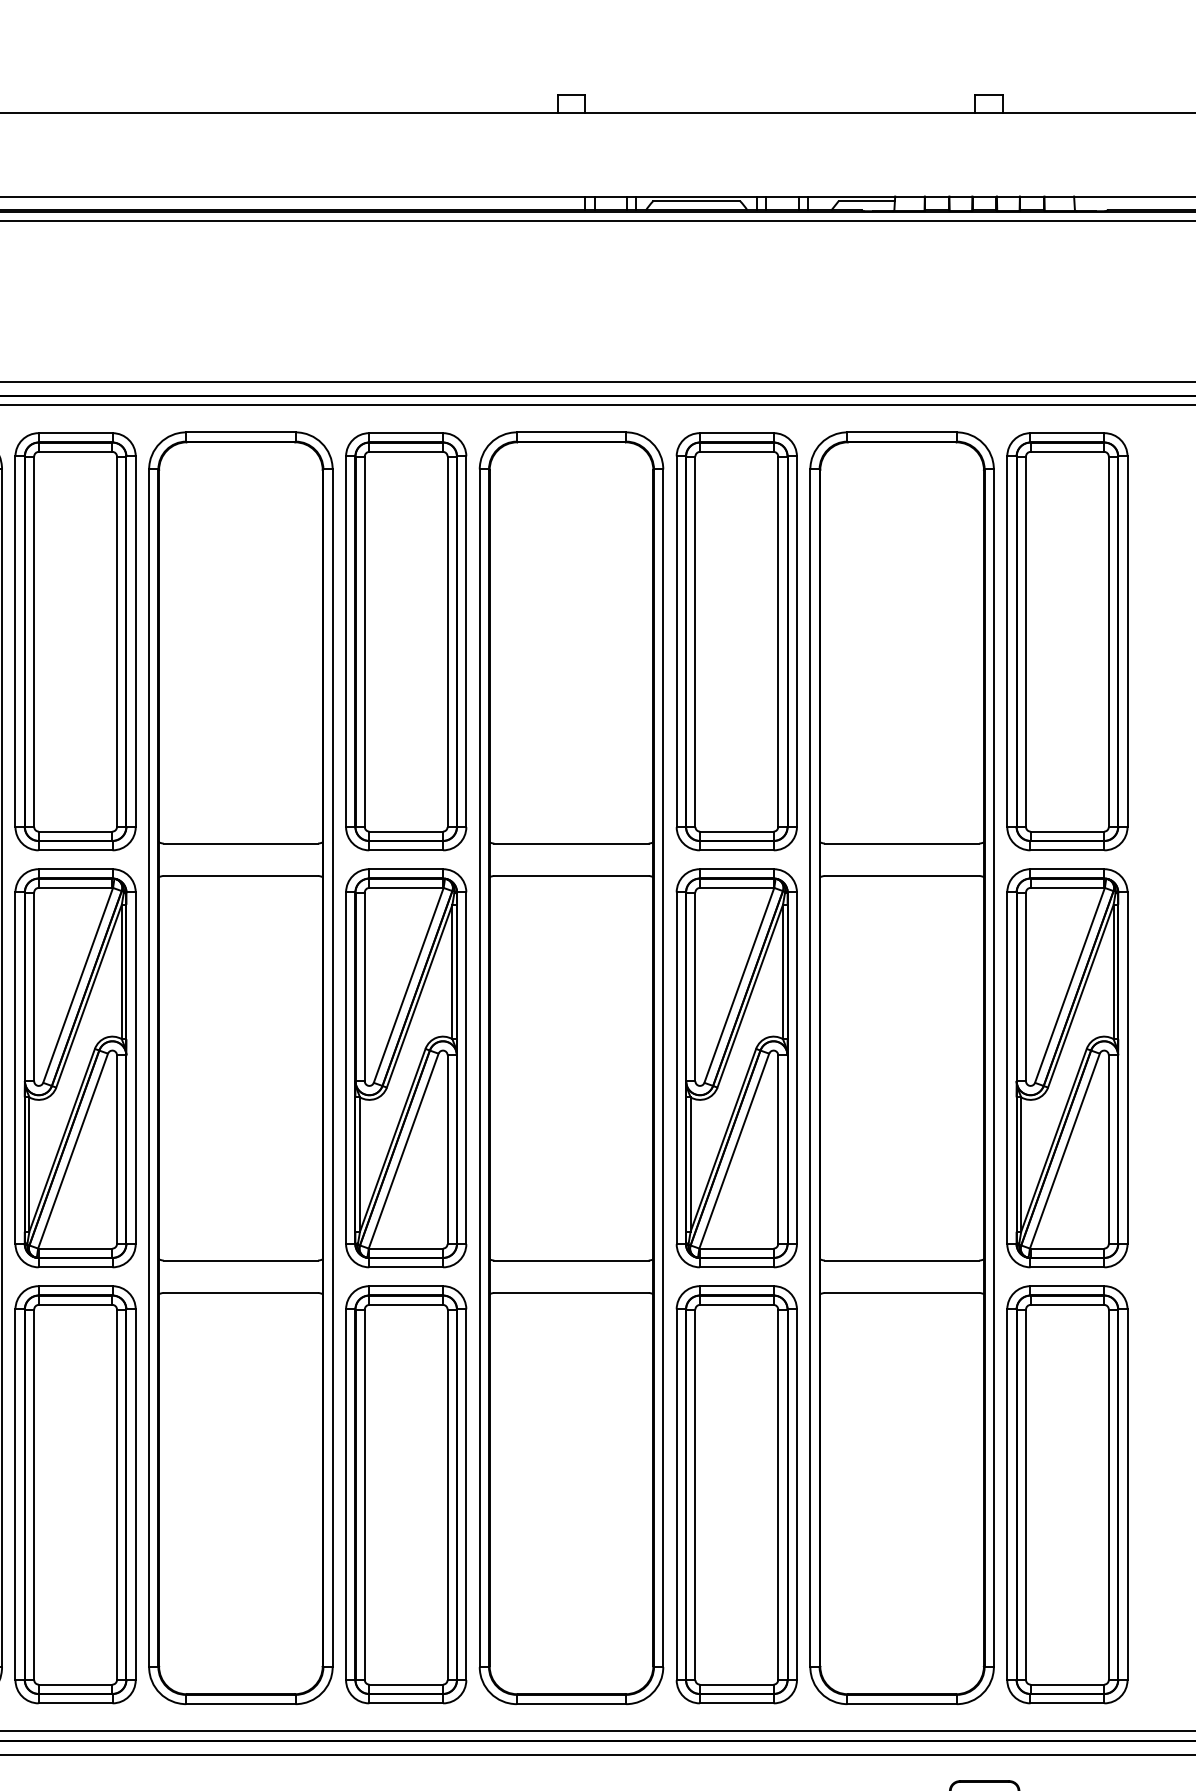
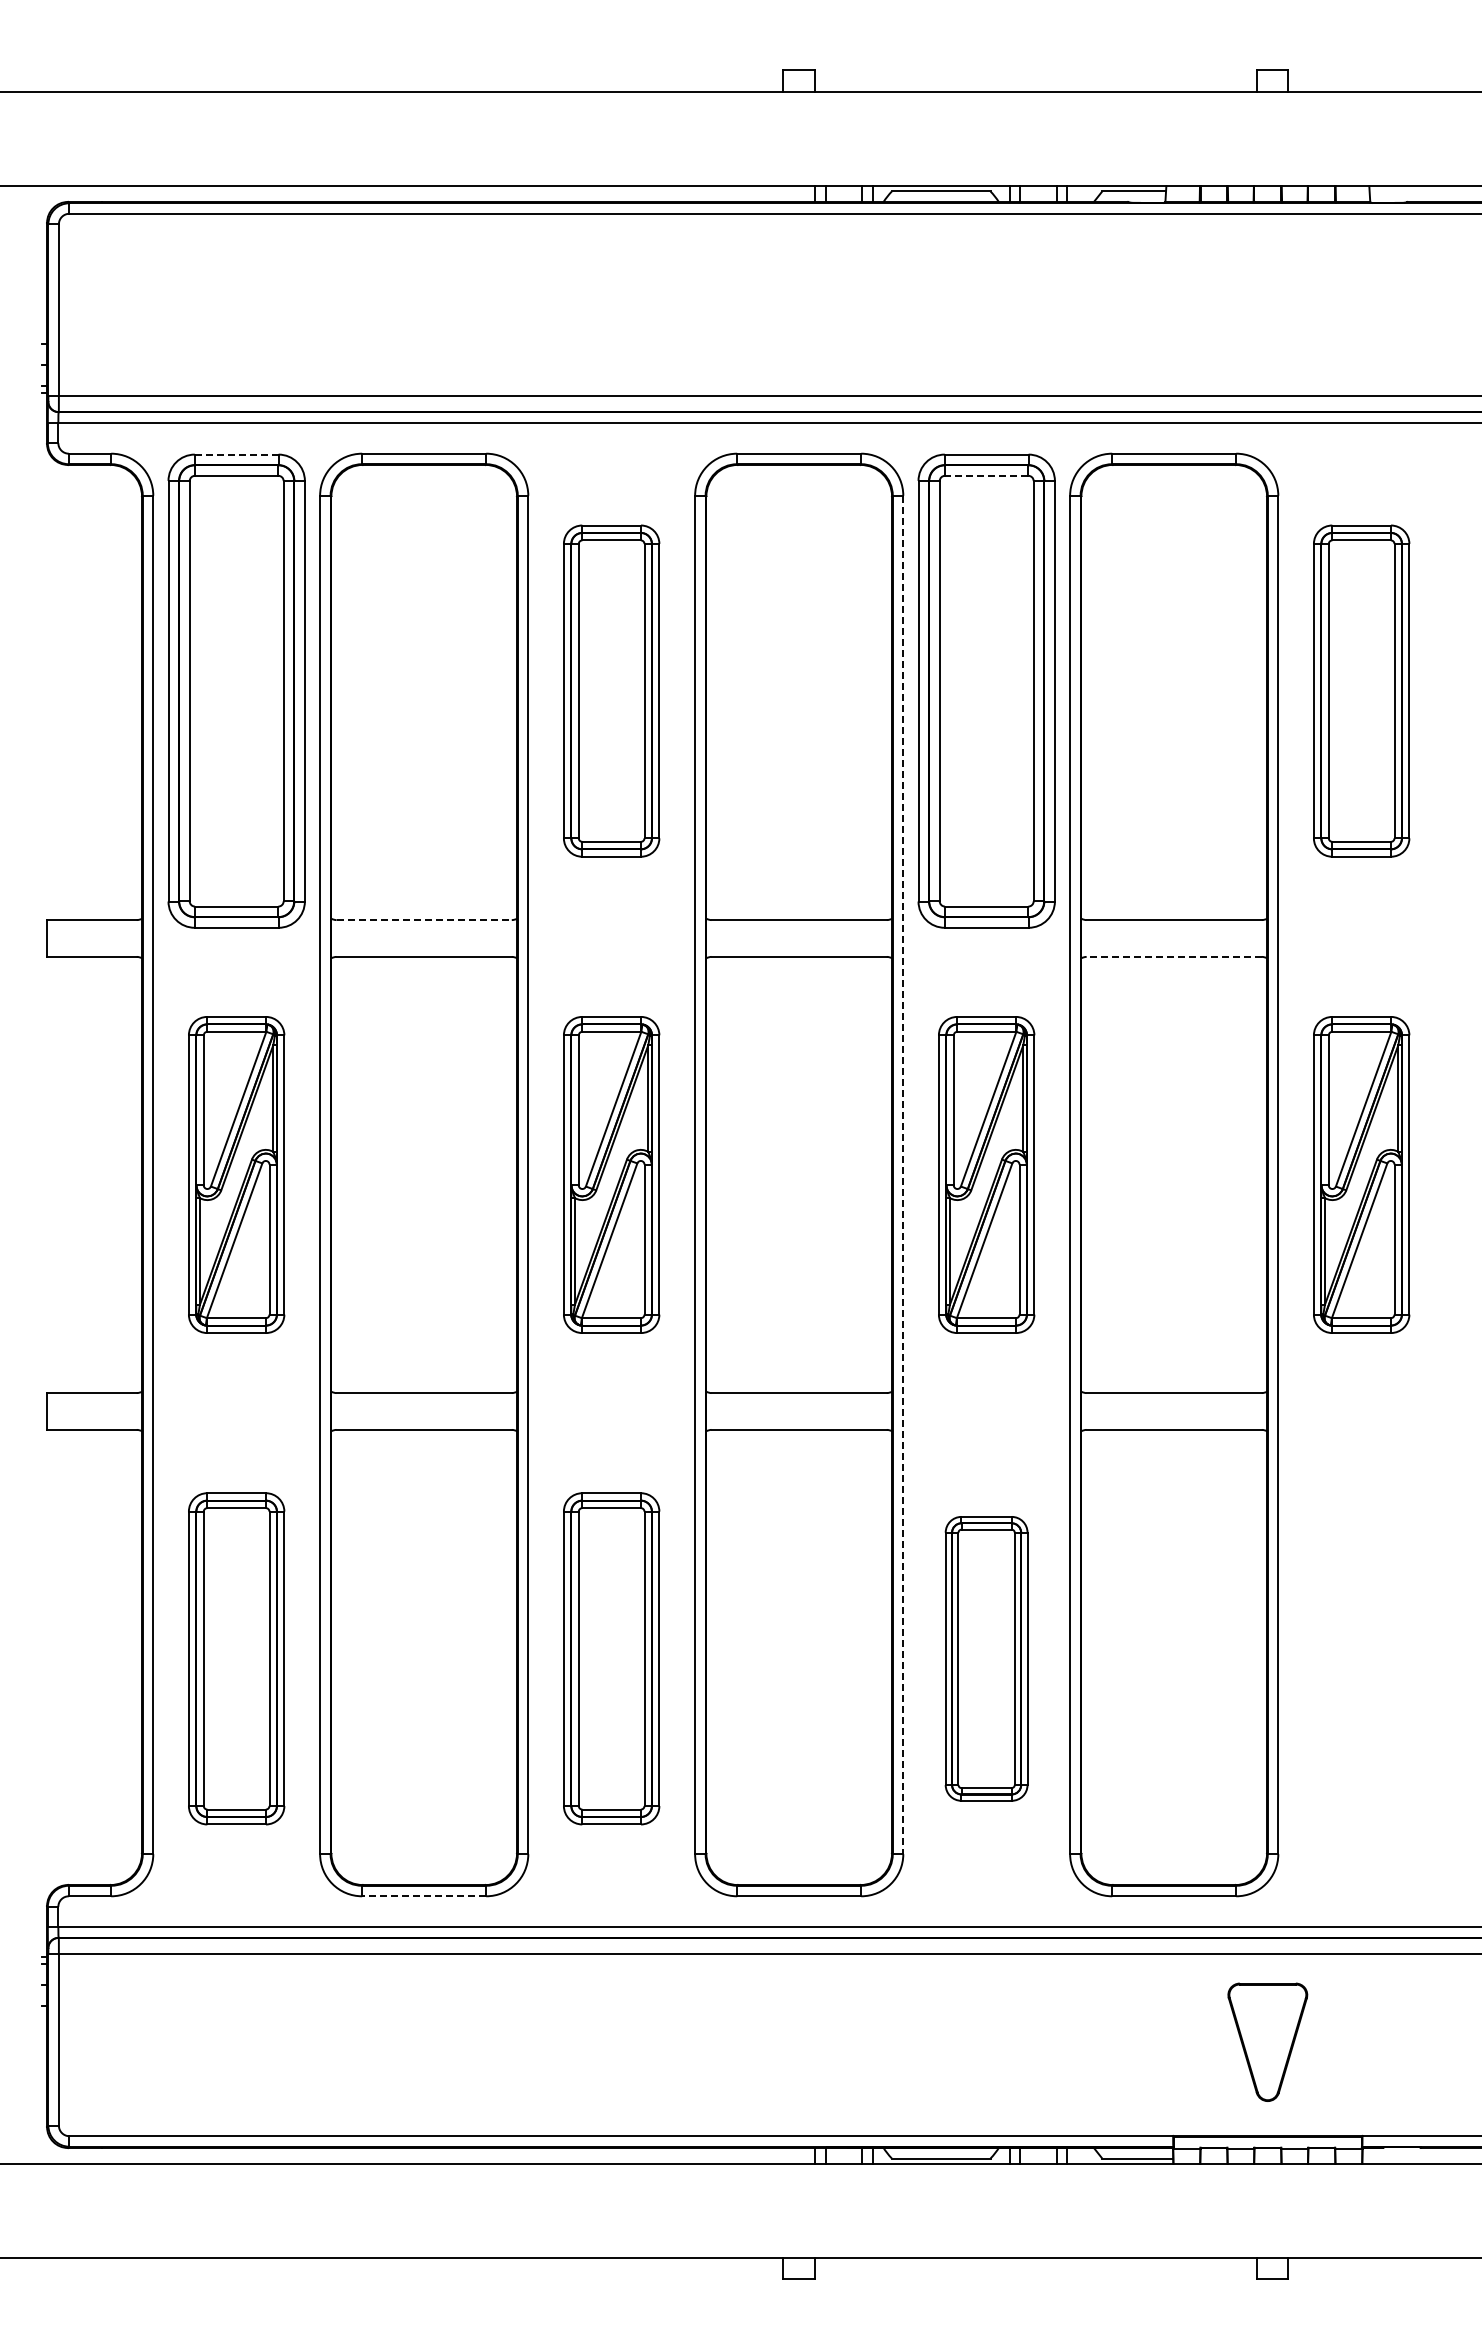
line: (75, 433) -> (236, 454), solid -> dashed
line: (736, 451) -> (986, 475), solid -> dashed
part: (406, 641) -> (611, 690), size x0.7
part: (1067, 641) -> (1361, 690), size x0.7
line: (241, 843) -> (424, 920), solid -> dashed
line: (902, 875) -> (1174, 956), solid -> dashed
part: (75, 1067) -> (236, 1174), size x0.7
part: (406, 1067) -> (611, 1174), size x0.7
part: (736, 1067) -> (986, 1174), size x0.7
part: (1067, 1067) -> (1361, 1174), size x0.7
line: (663, 1068) -> (903, 1175), solid -> dashed
part: (75, 1494) -> (236, 1658), size x0.7
part: (406, 1494) -> (611, 1658), size x0.7
part: (736, 1494) -> (986, 1658), size x0.6
part: (1067, 1494) -> (1361, 1658), removed
line: (240, 1704) -> (423, 1896), solid -> dashed

